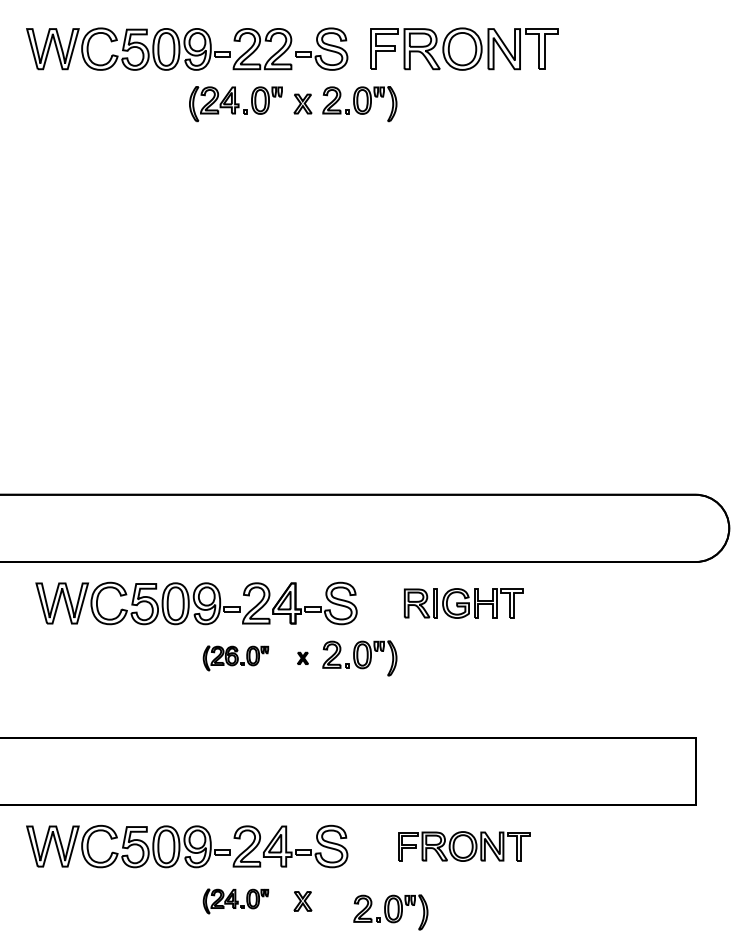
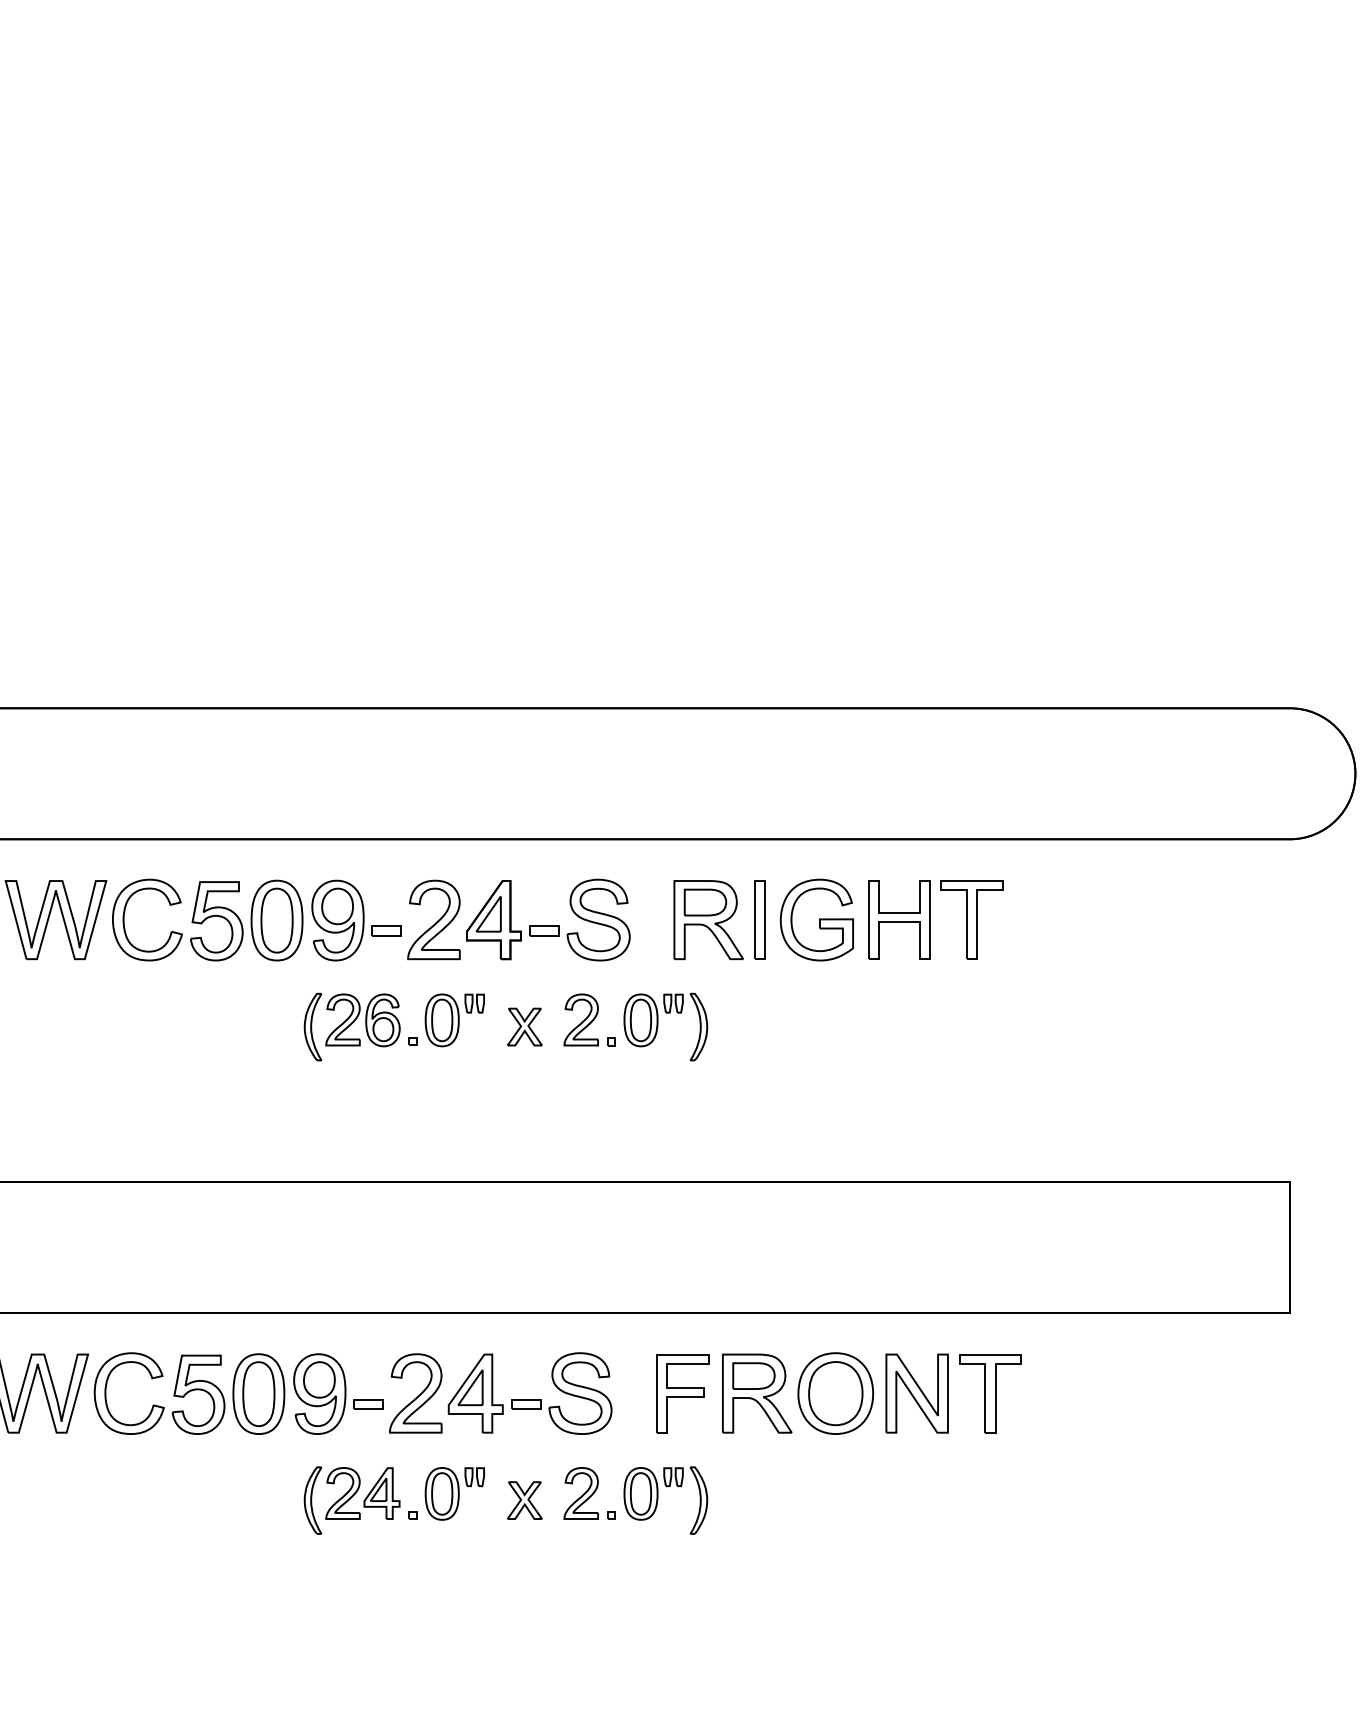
part: (463, 603) -> (837, 920), size x1.43
part: (235, 658) -> (393, 1027), size x1.43
part: (302, 658) -> (524, 1027), size x1.67
part: (464, 846) -> (839, 1393), size x1.43
part: (235, 901) -> (393, 1500), size x1.43
part: (390, 912) -> (635, 1500), moved

